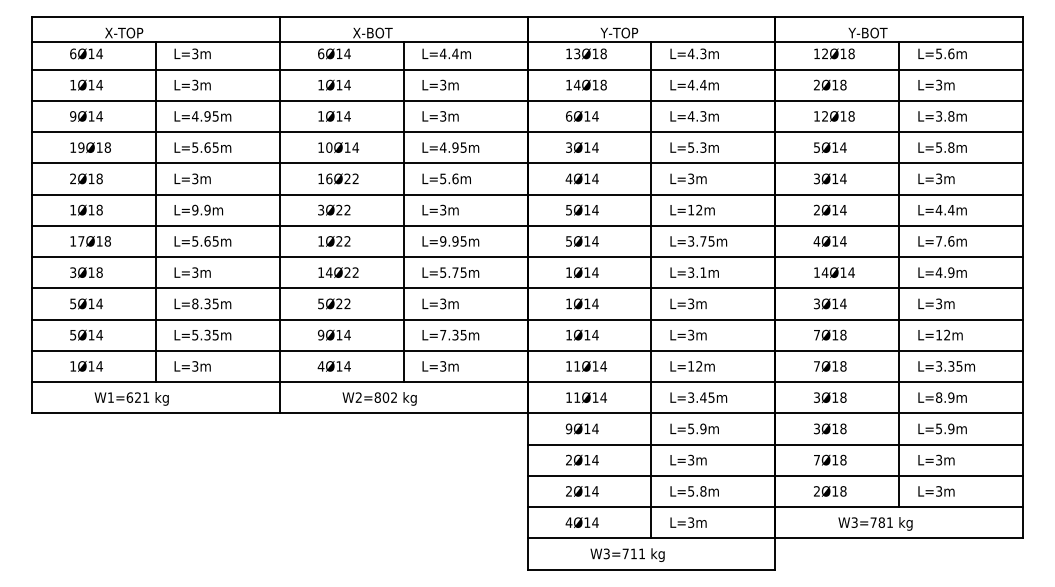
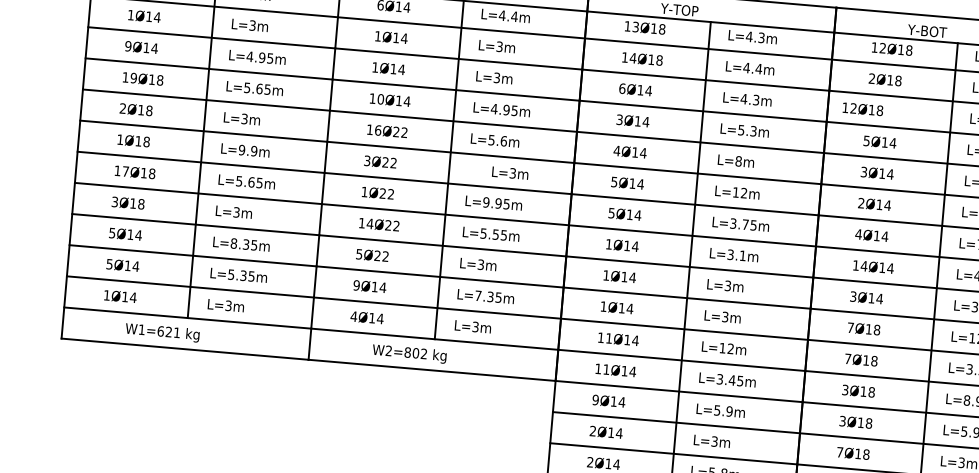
text: (834, 116) -> (862, 109), moved
text: (691, 178) -> (739, 161), L=3m -> L=8m
text: (440, 209) -> (510, 172), moved
text: (455, 272) -> (495, 234), L=5.75m -> L=5.55m

